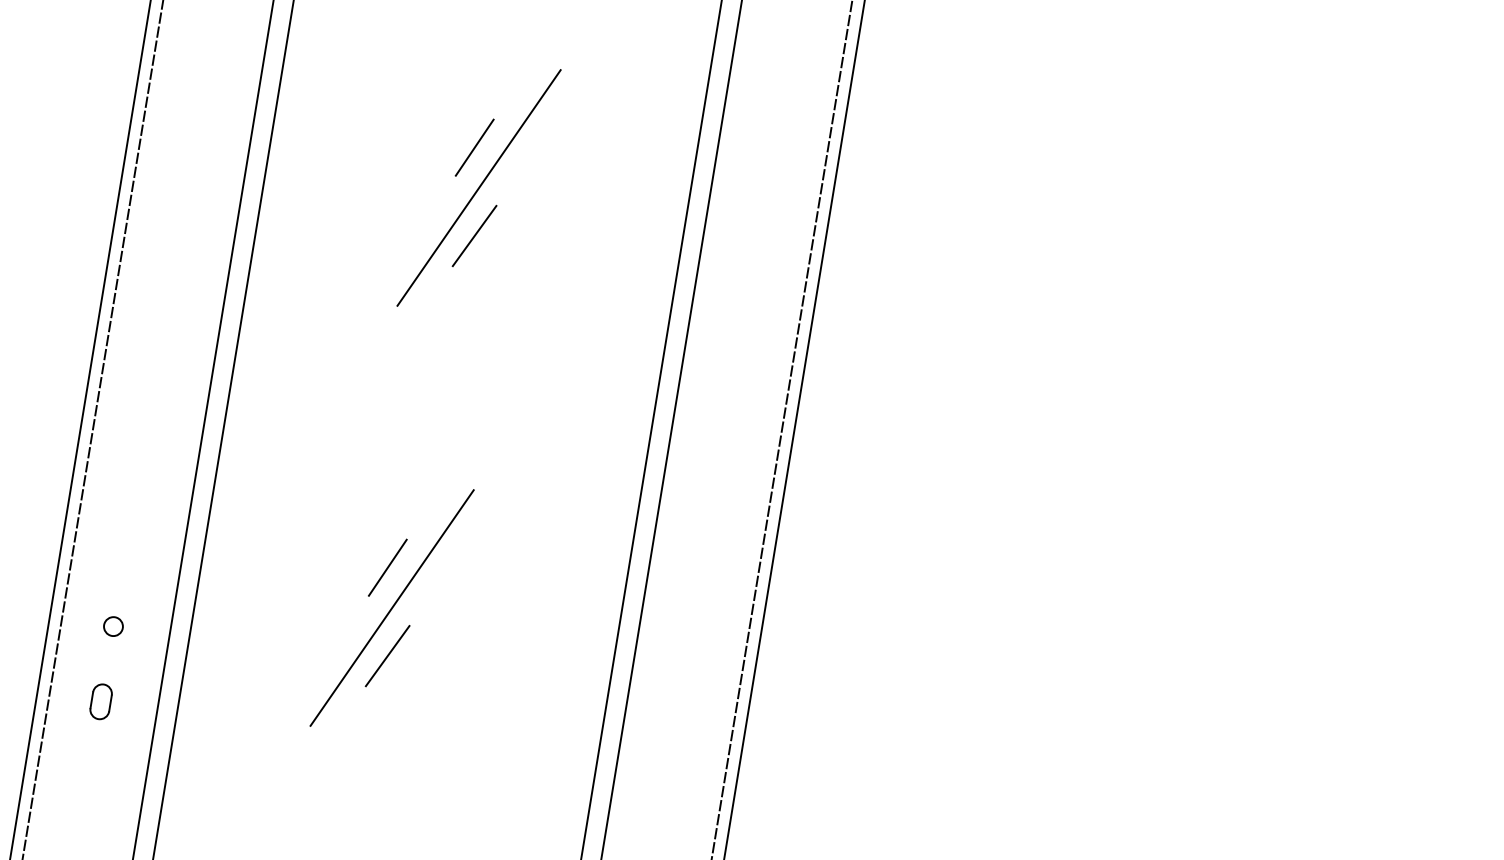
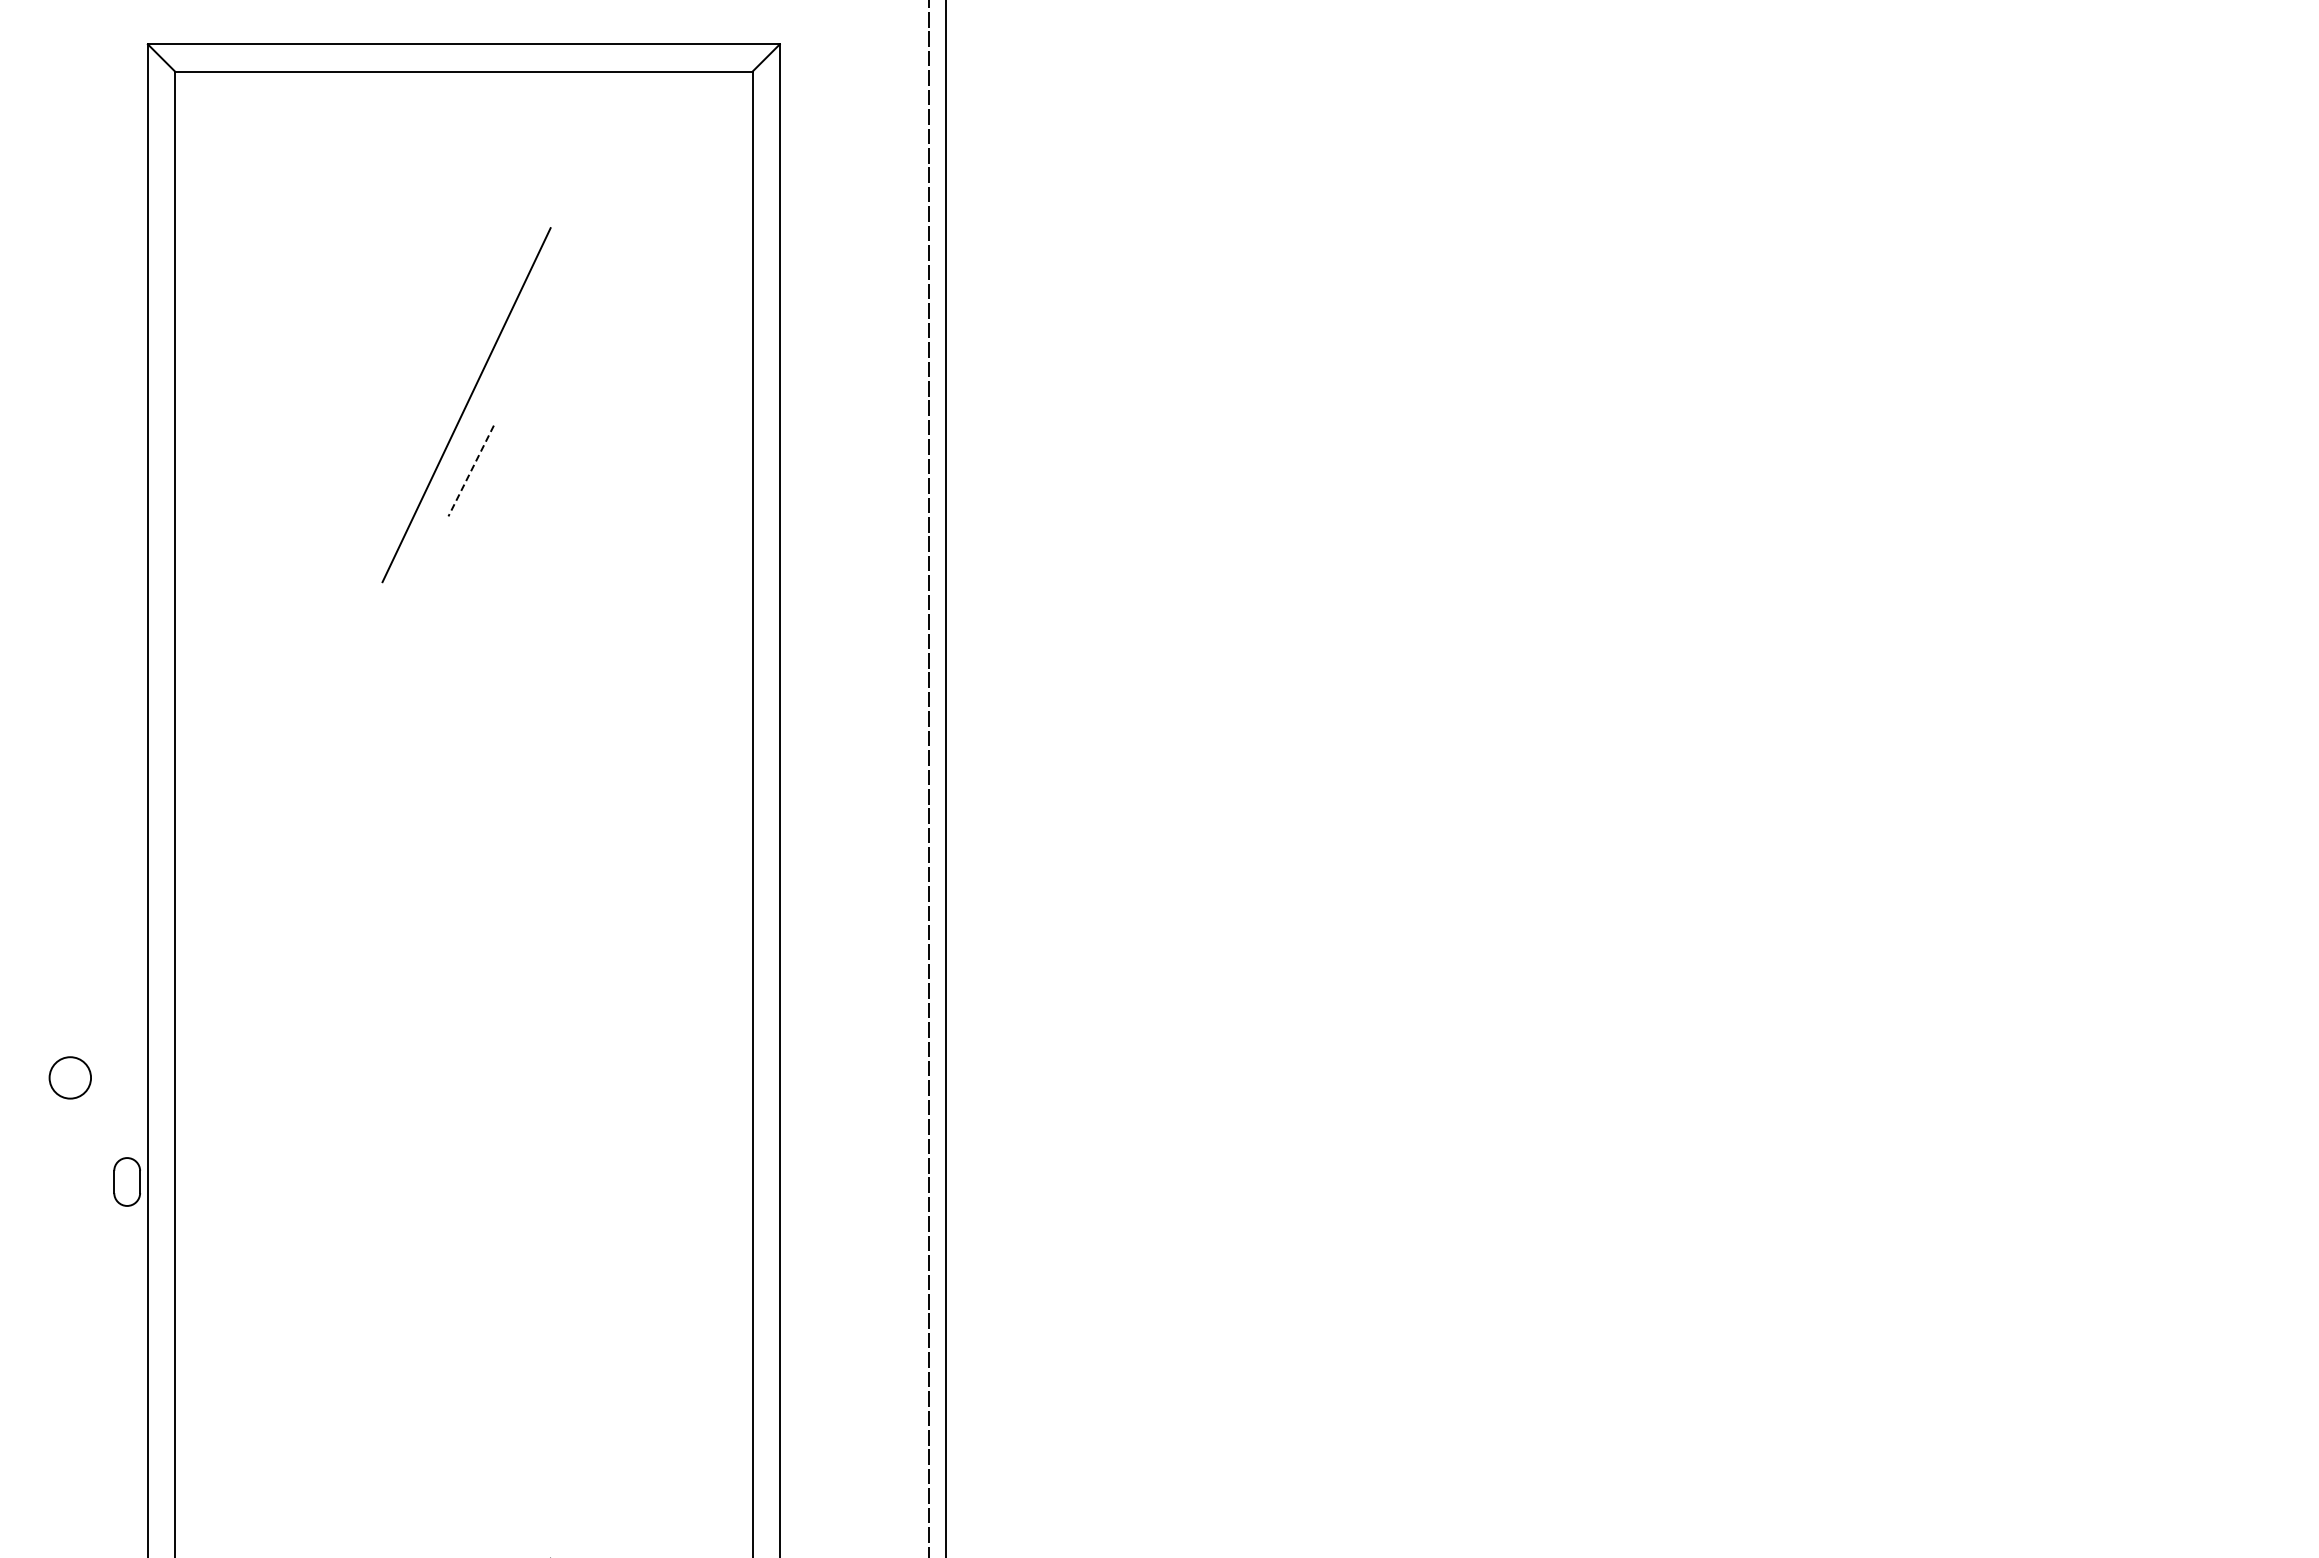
line: (474, 147) -> (451, 351), removed
line: (474, 236) -> (471, 471), solid -> dashed
line: (387, 567) -> (427, 937), removed
line: (392, 608) -> (442, 991), removed
circle: (113, 626) -> (69, 1077), size x1.6
line: (387, 655) -> (446, 1056), removed
part: (100, 701) -> (126, 1181), moved

